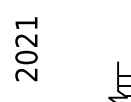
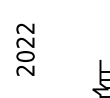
text: (26, 23) -> (25, 28), 2021 -> 2022

